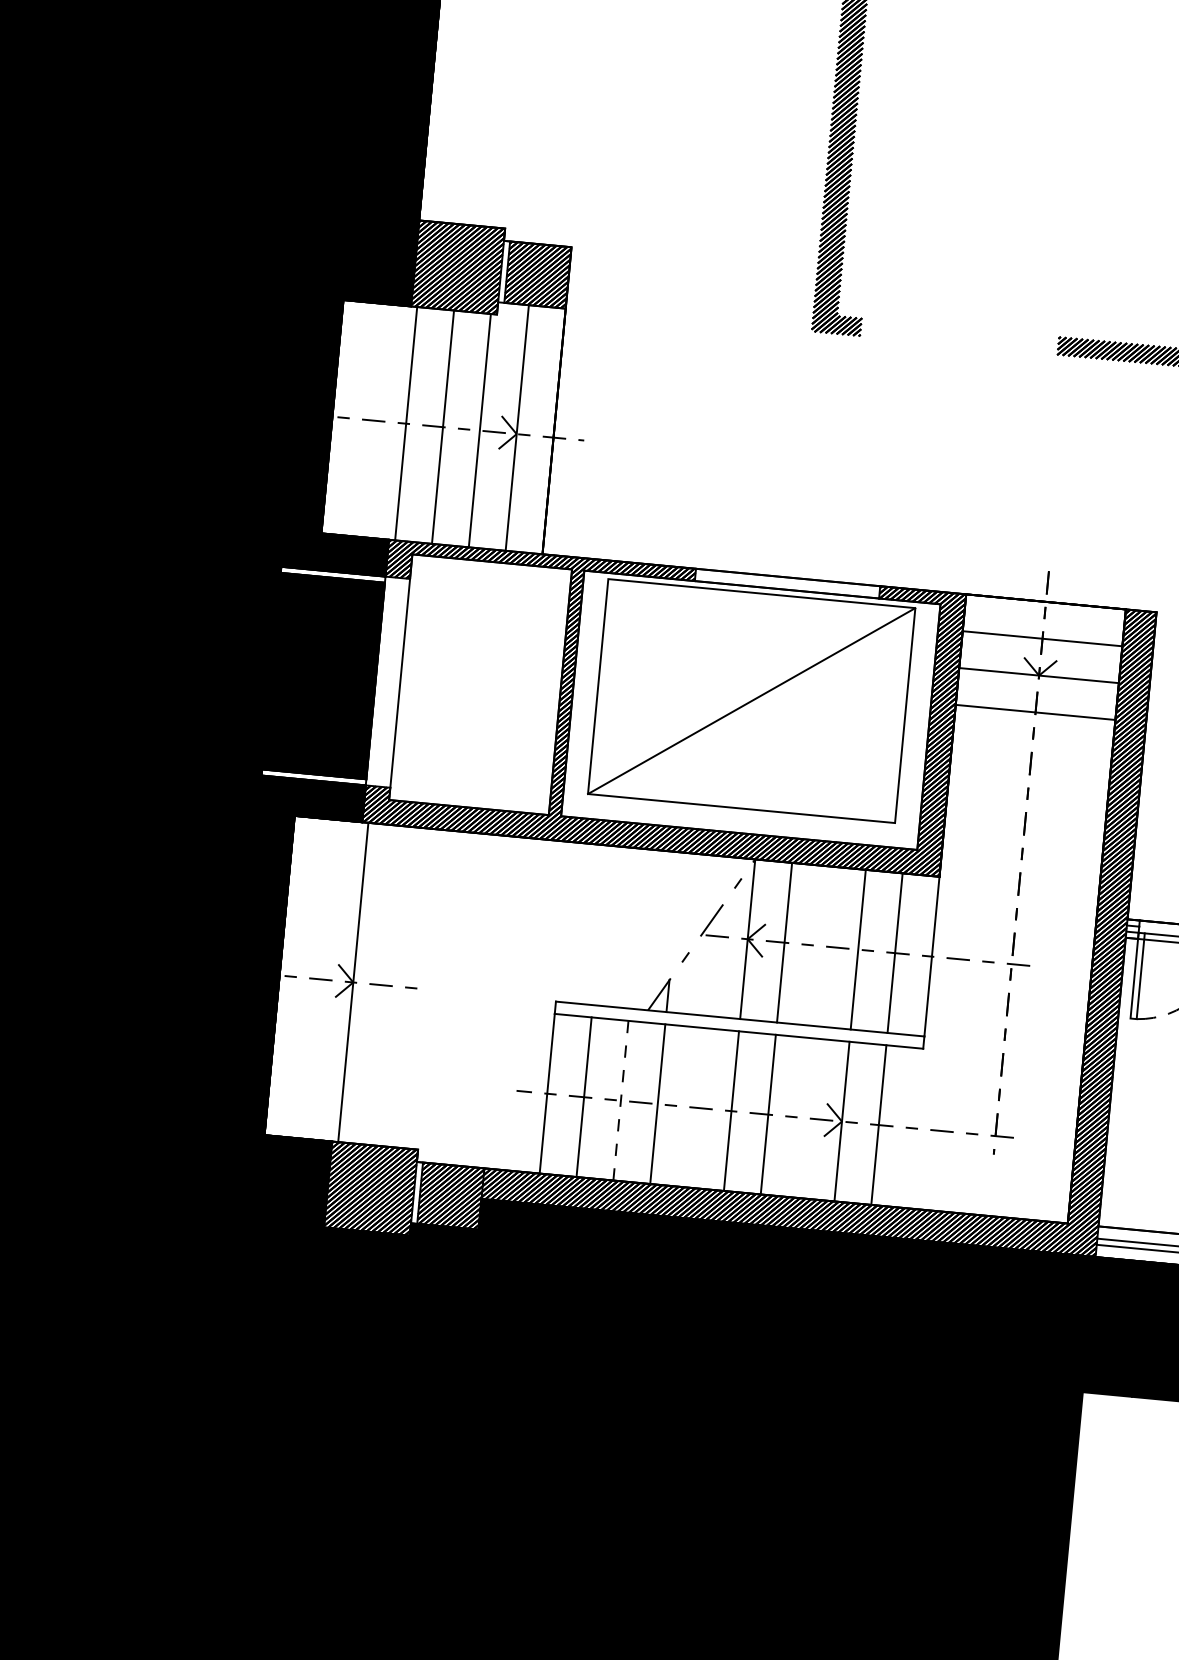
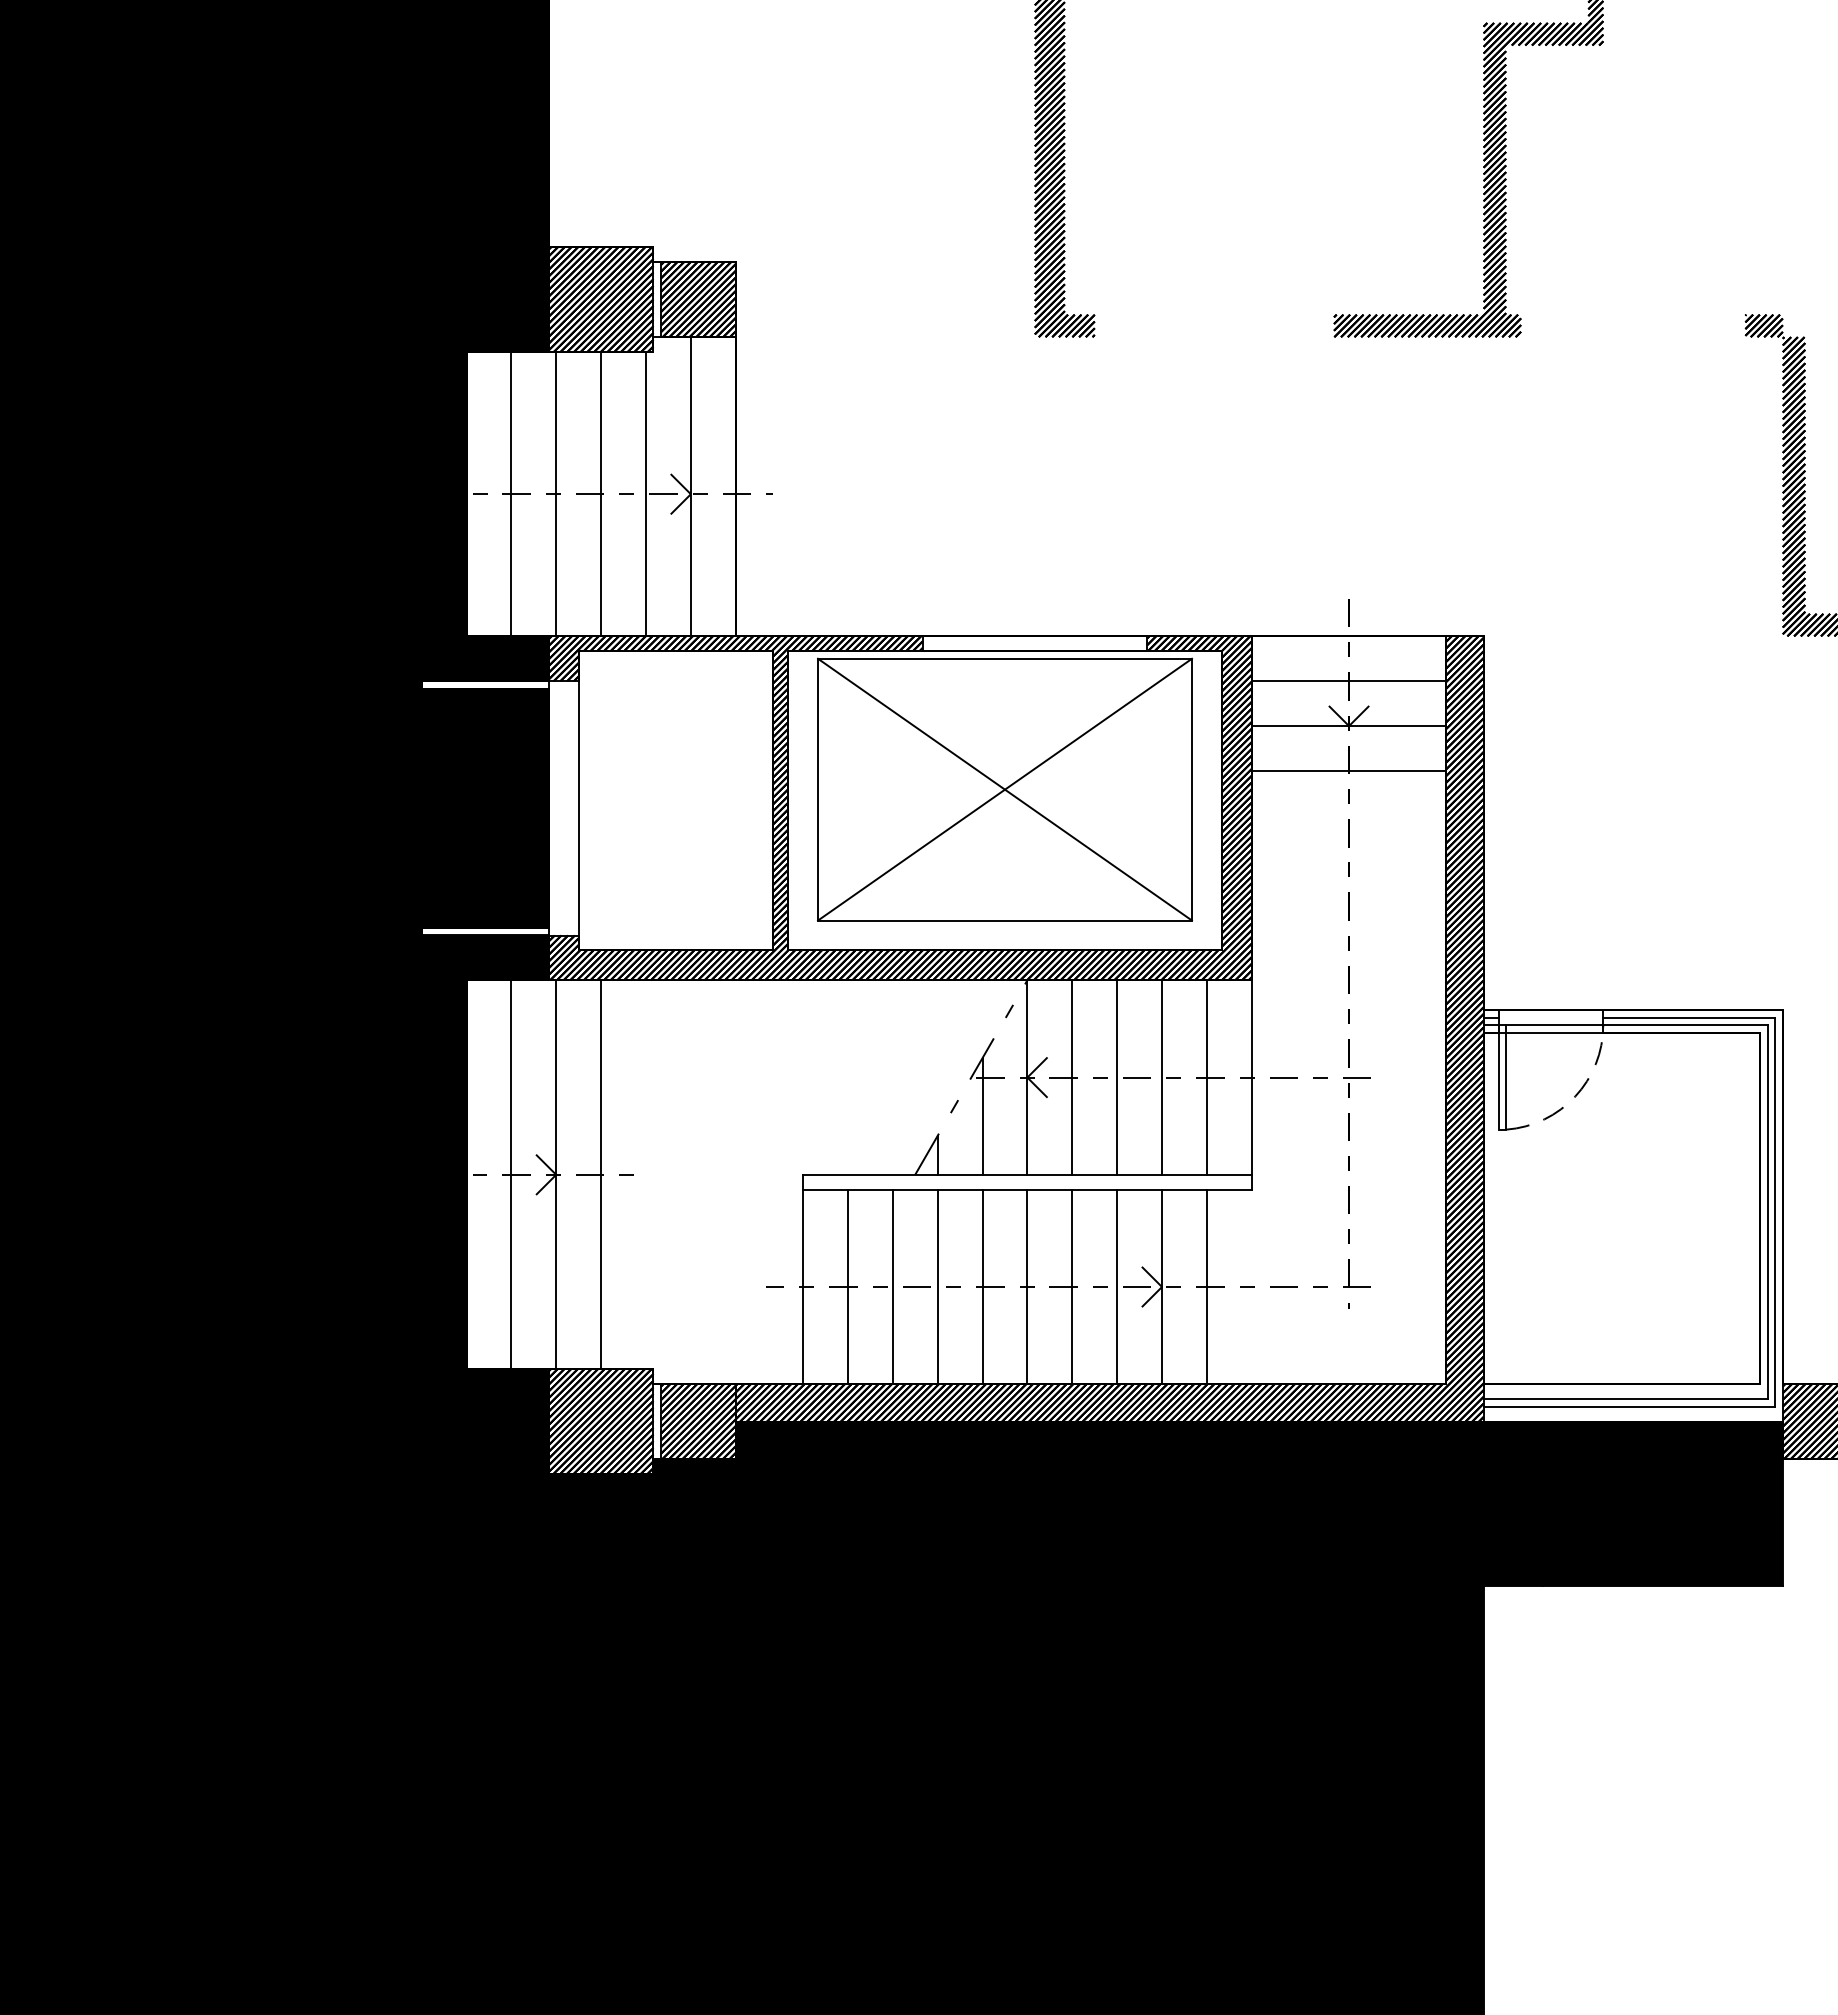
line: (369, 420) -> (511, 494), added
line: (751, 700) -> (1004, 789), added
line: (821, 946) -> (1117, 1077), added
line: (707, 967) -> (982, 1116), added
line: (316, 978) -> (511, 1174), added
line: (390, 985) -> (601, 1174), added
line: (620, 1101) -> (892, 1287), dashed -> solid
line: (694, 1107) -> (982, 1286), added
line: (805, 1117) -> (1117, 1286), added

